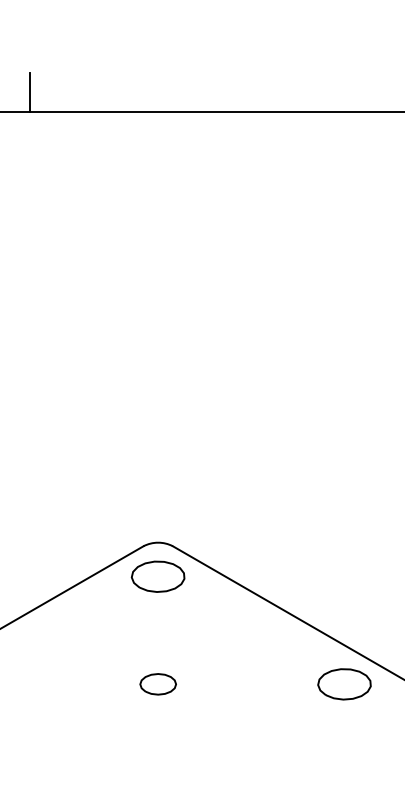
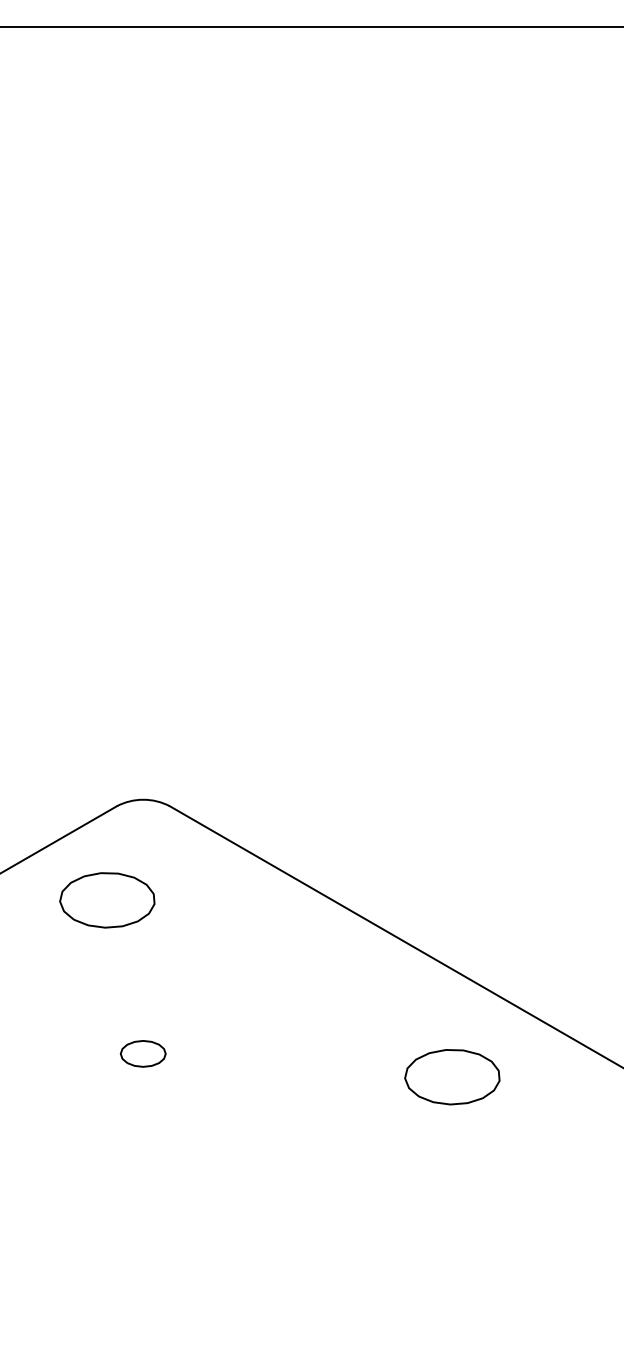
part: (157, 576) -> (106, 899), moved
part: (157, 684) -> (142, 1054), size x0.7
part: (344, 684) -> (452, 1077), moved

